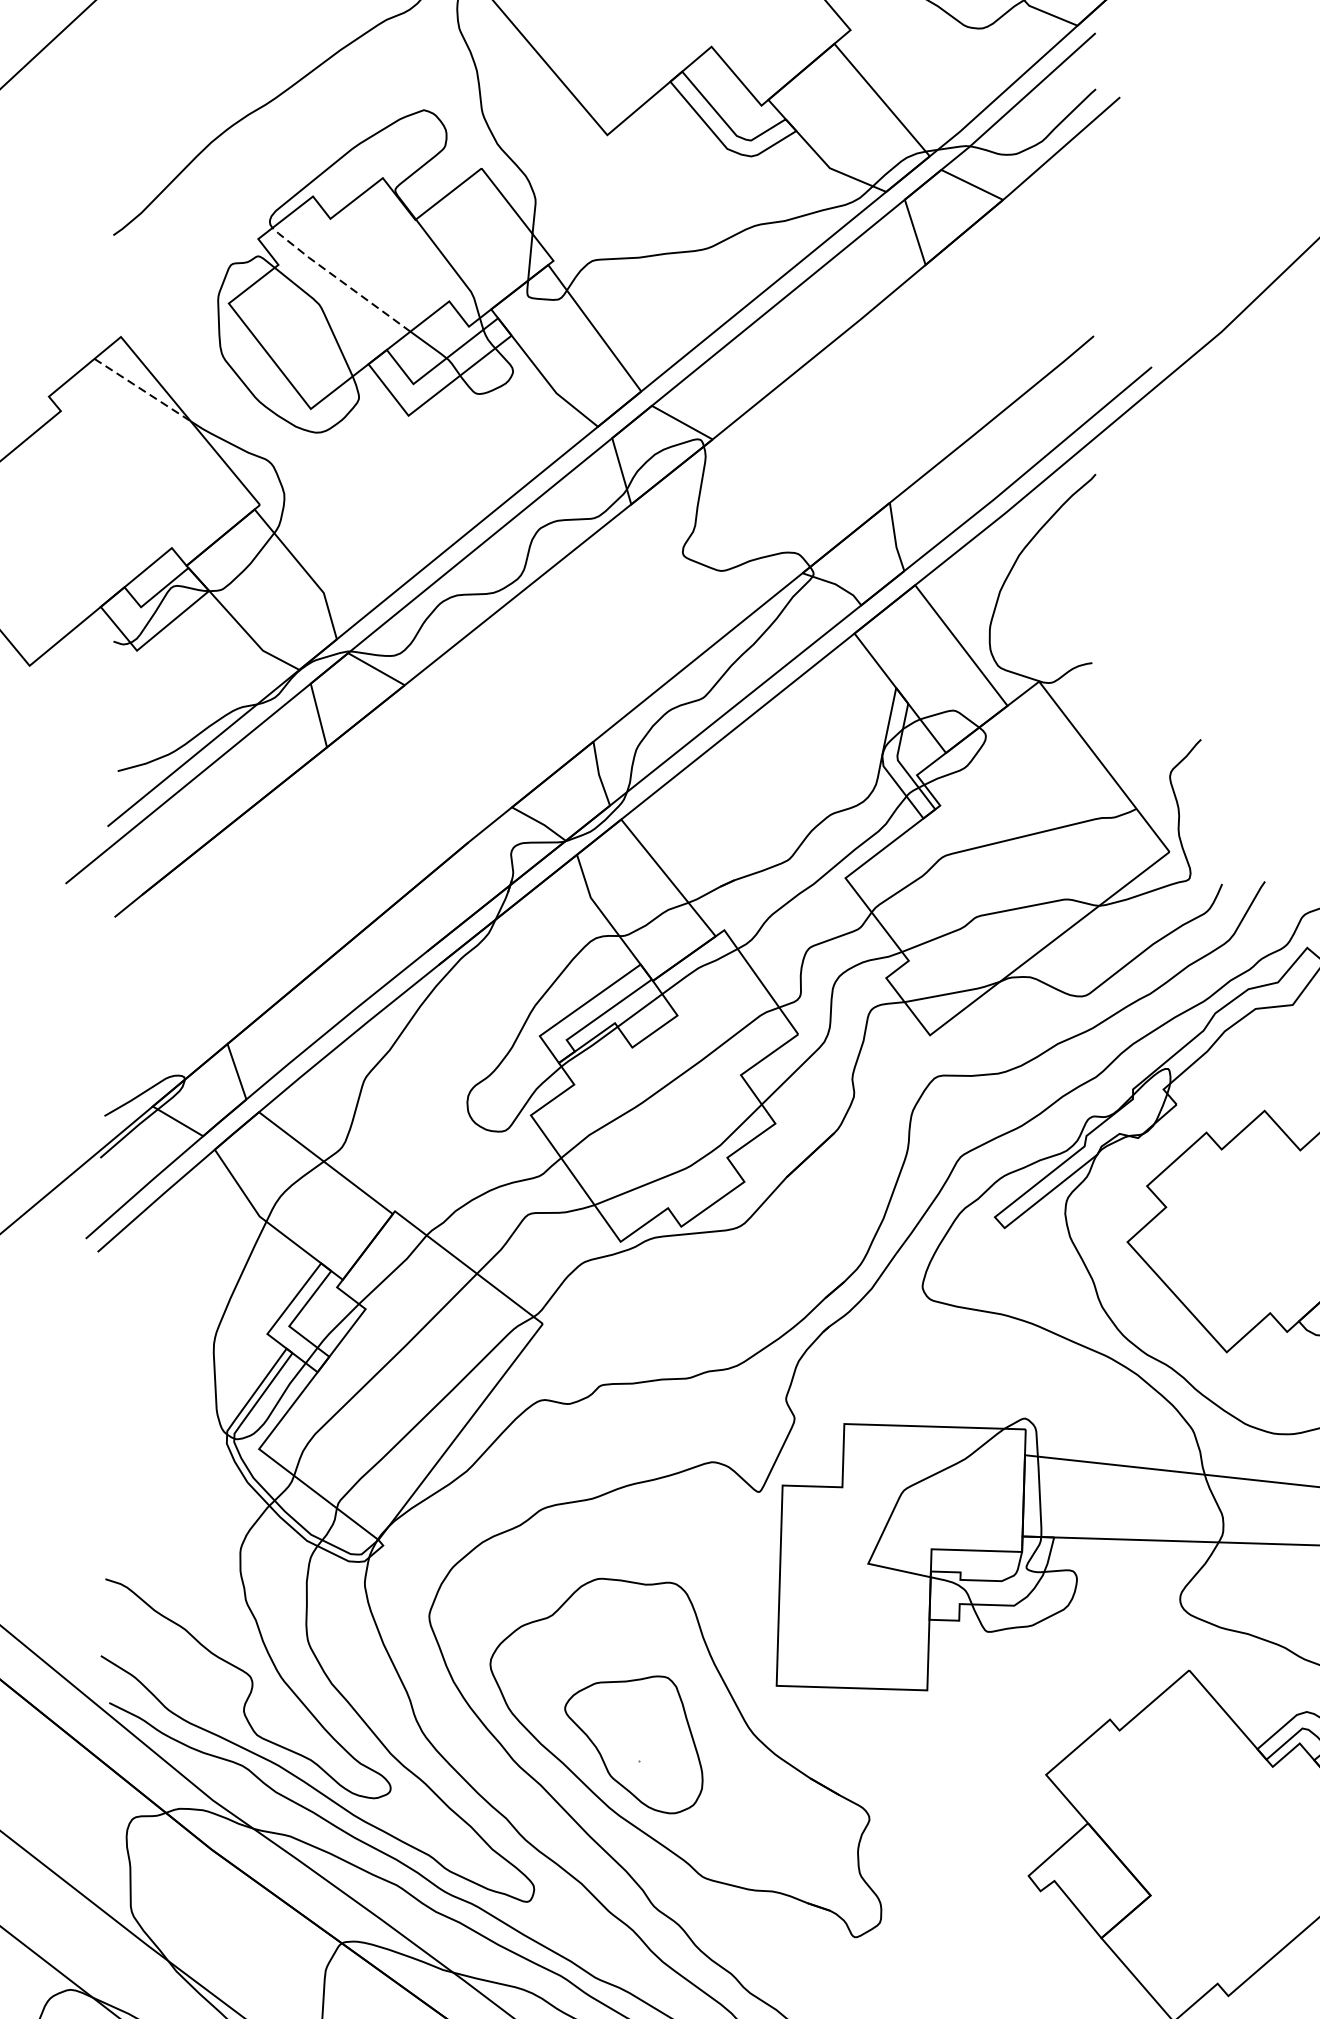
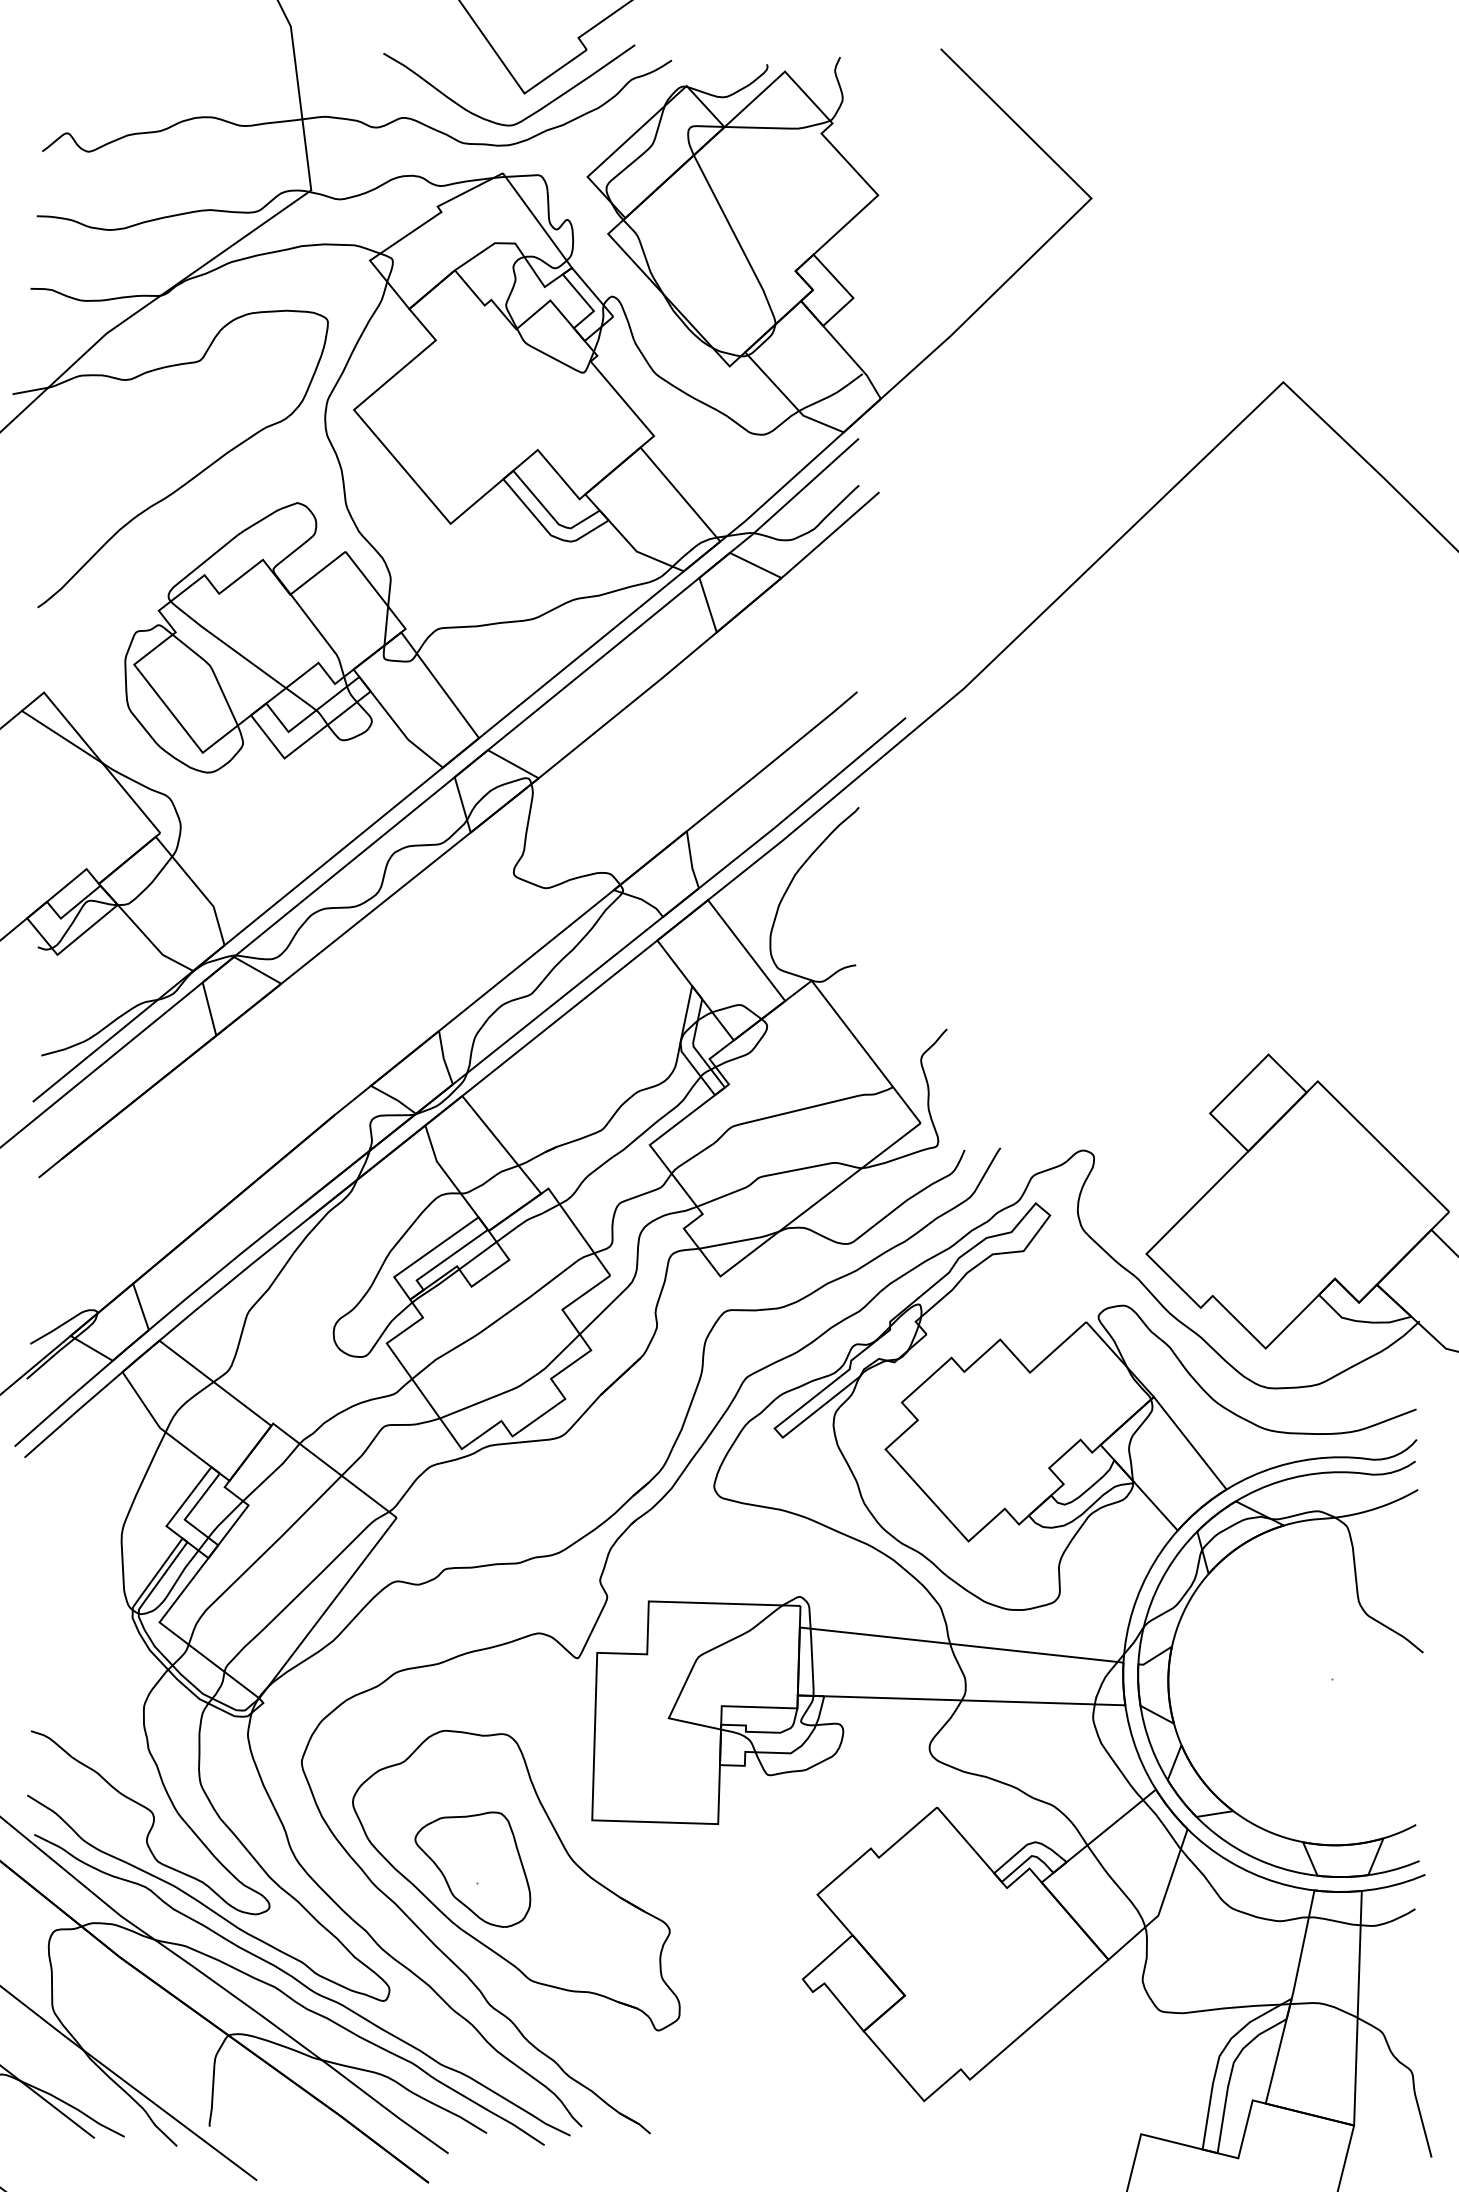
line: (339, 279) -> (226, 644), dashed -> solid
line: (143, 390) -> (62, 737), dashed -> solid

